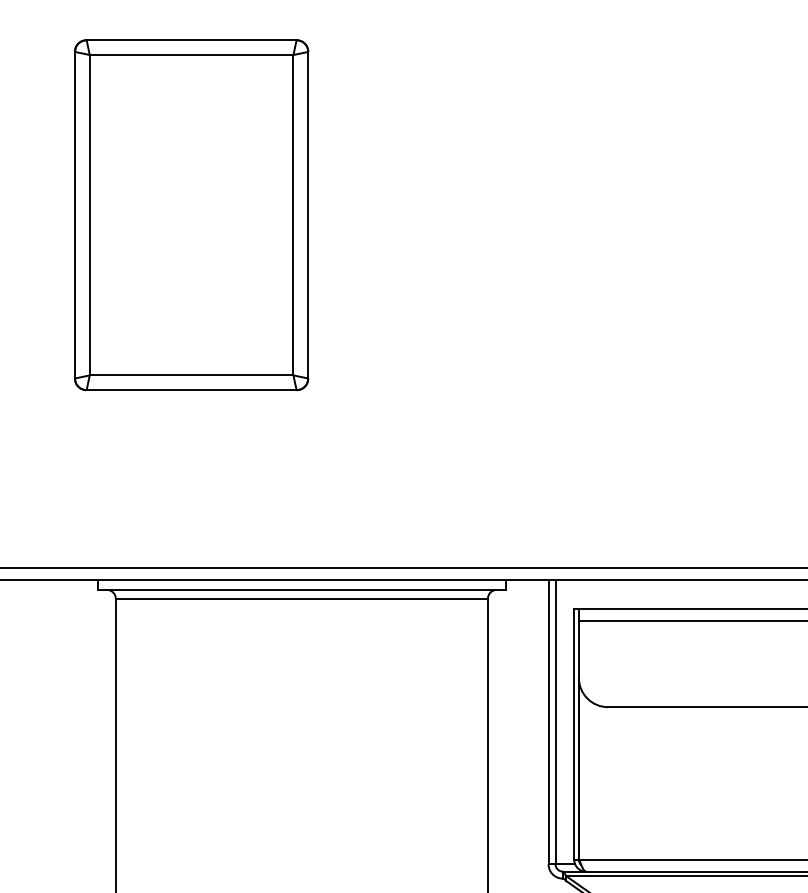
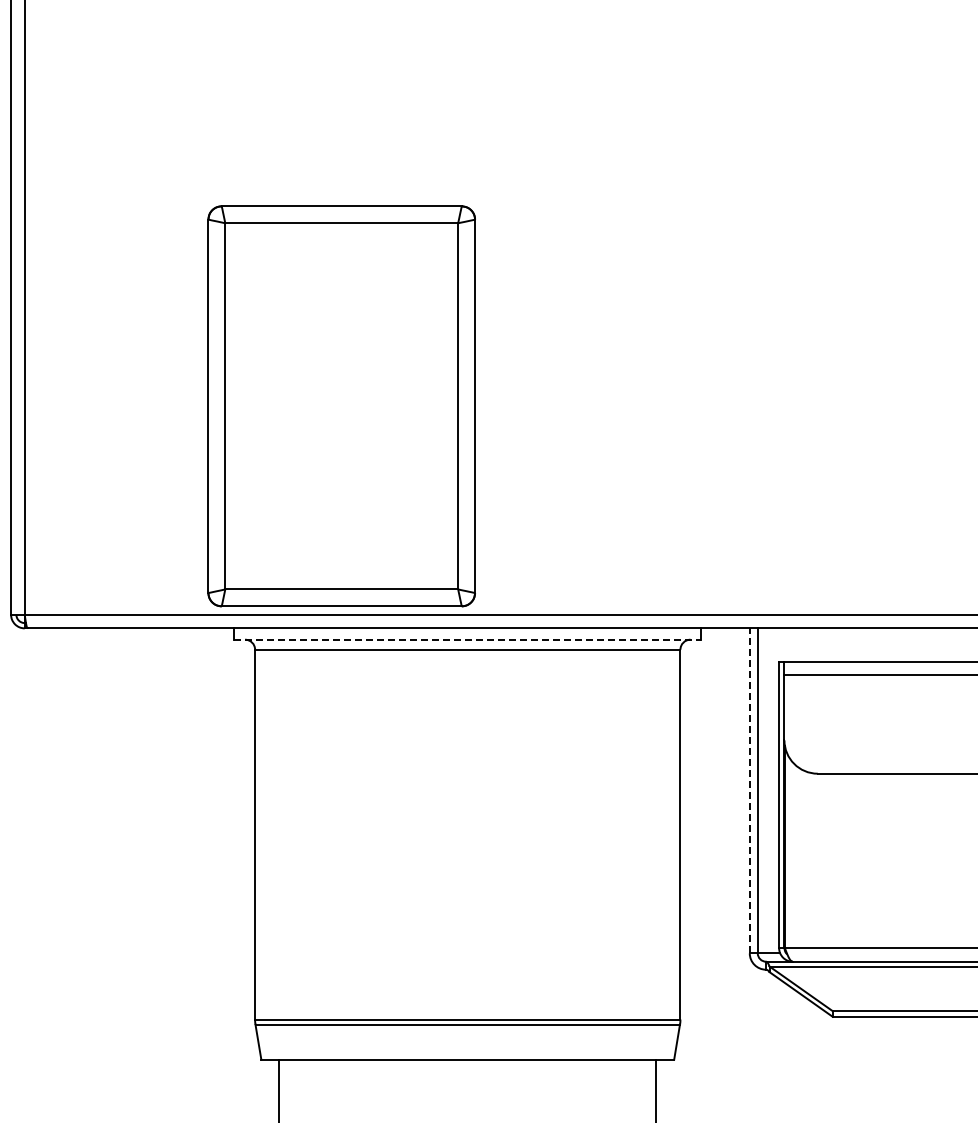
part: (191, 215) -> (341, 406), moved
line: (302, 589) -> (468, 639), solid -> dashed
line: (548, 721) -> (749, 790), solid -> dashed

